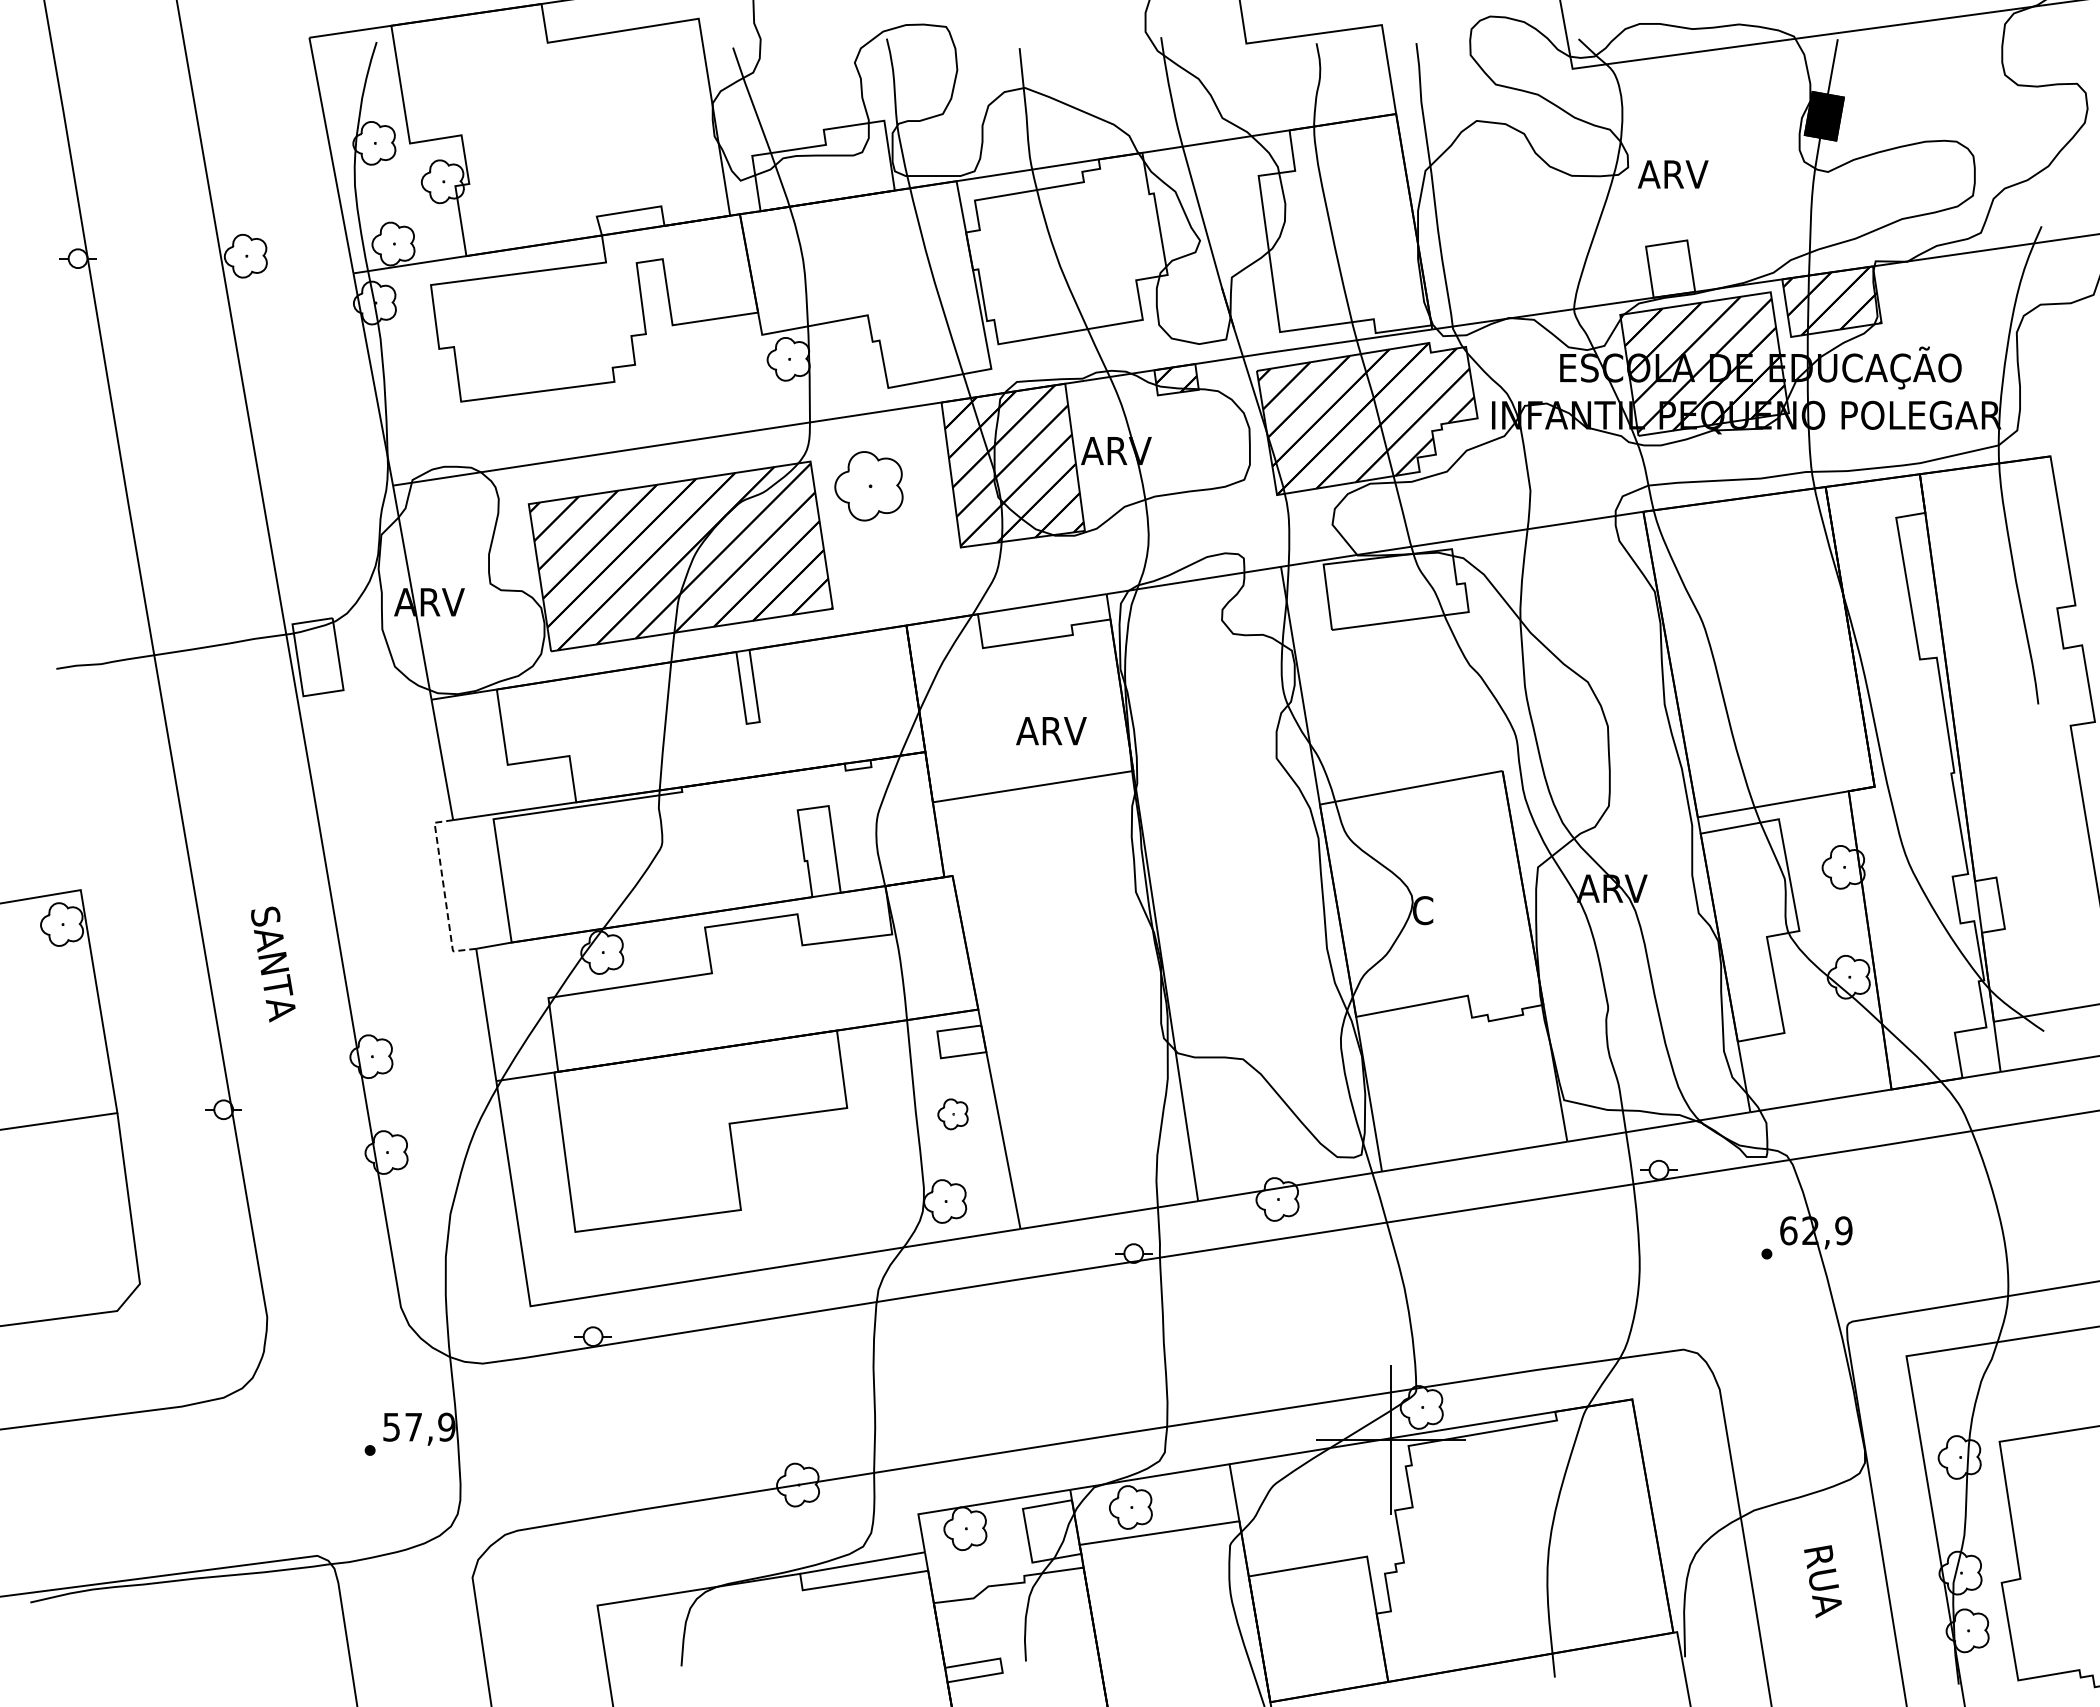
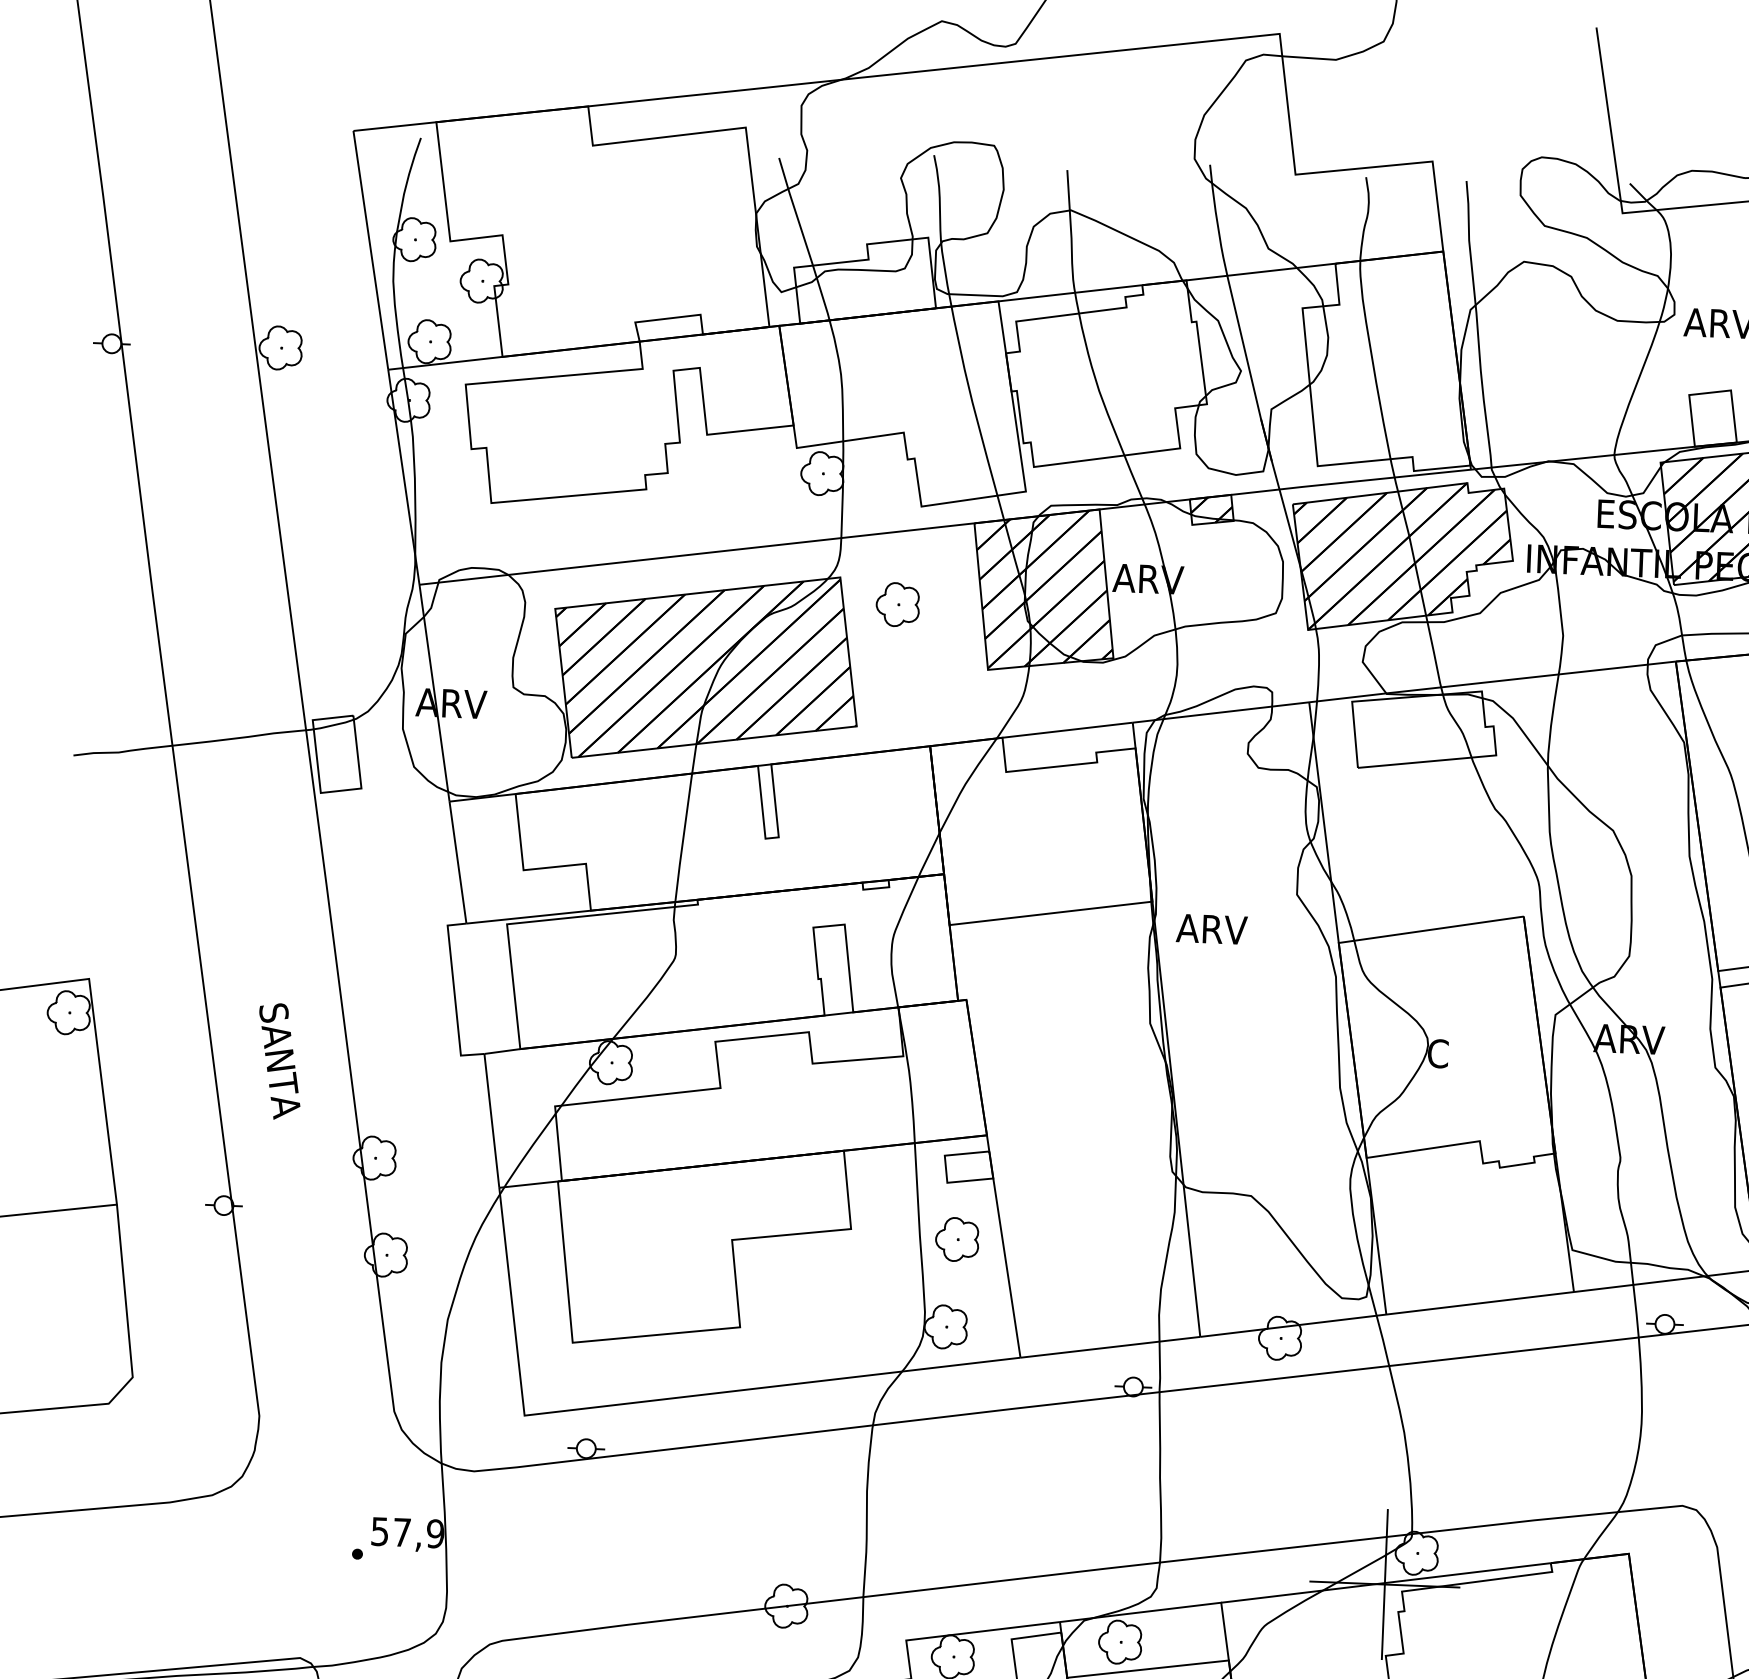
part: (868, 486) -> (897, 604), size x0.62
text: (1051, 731) -> (1211, 929), moved
line: (444, 889) -> (454, 993), dashed -> solid
part: (952, 1114) -> (956, 1239), size x1.43

